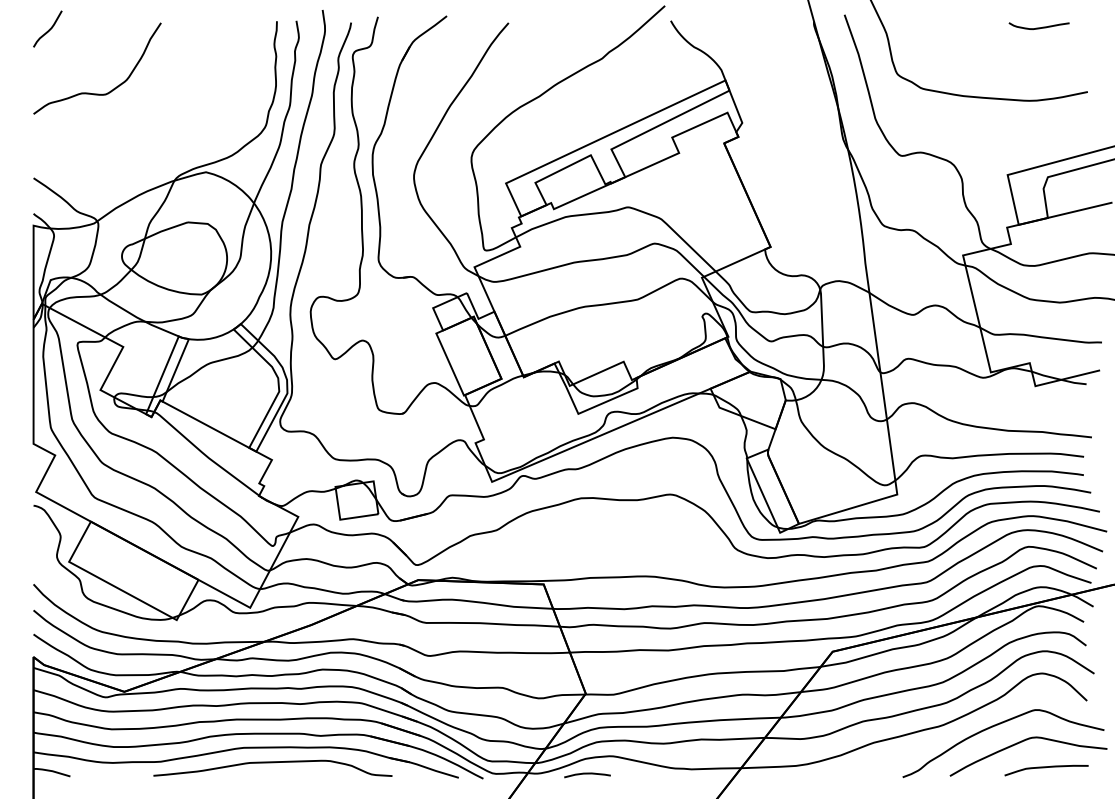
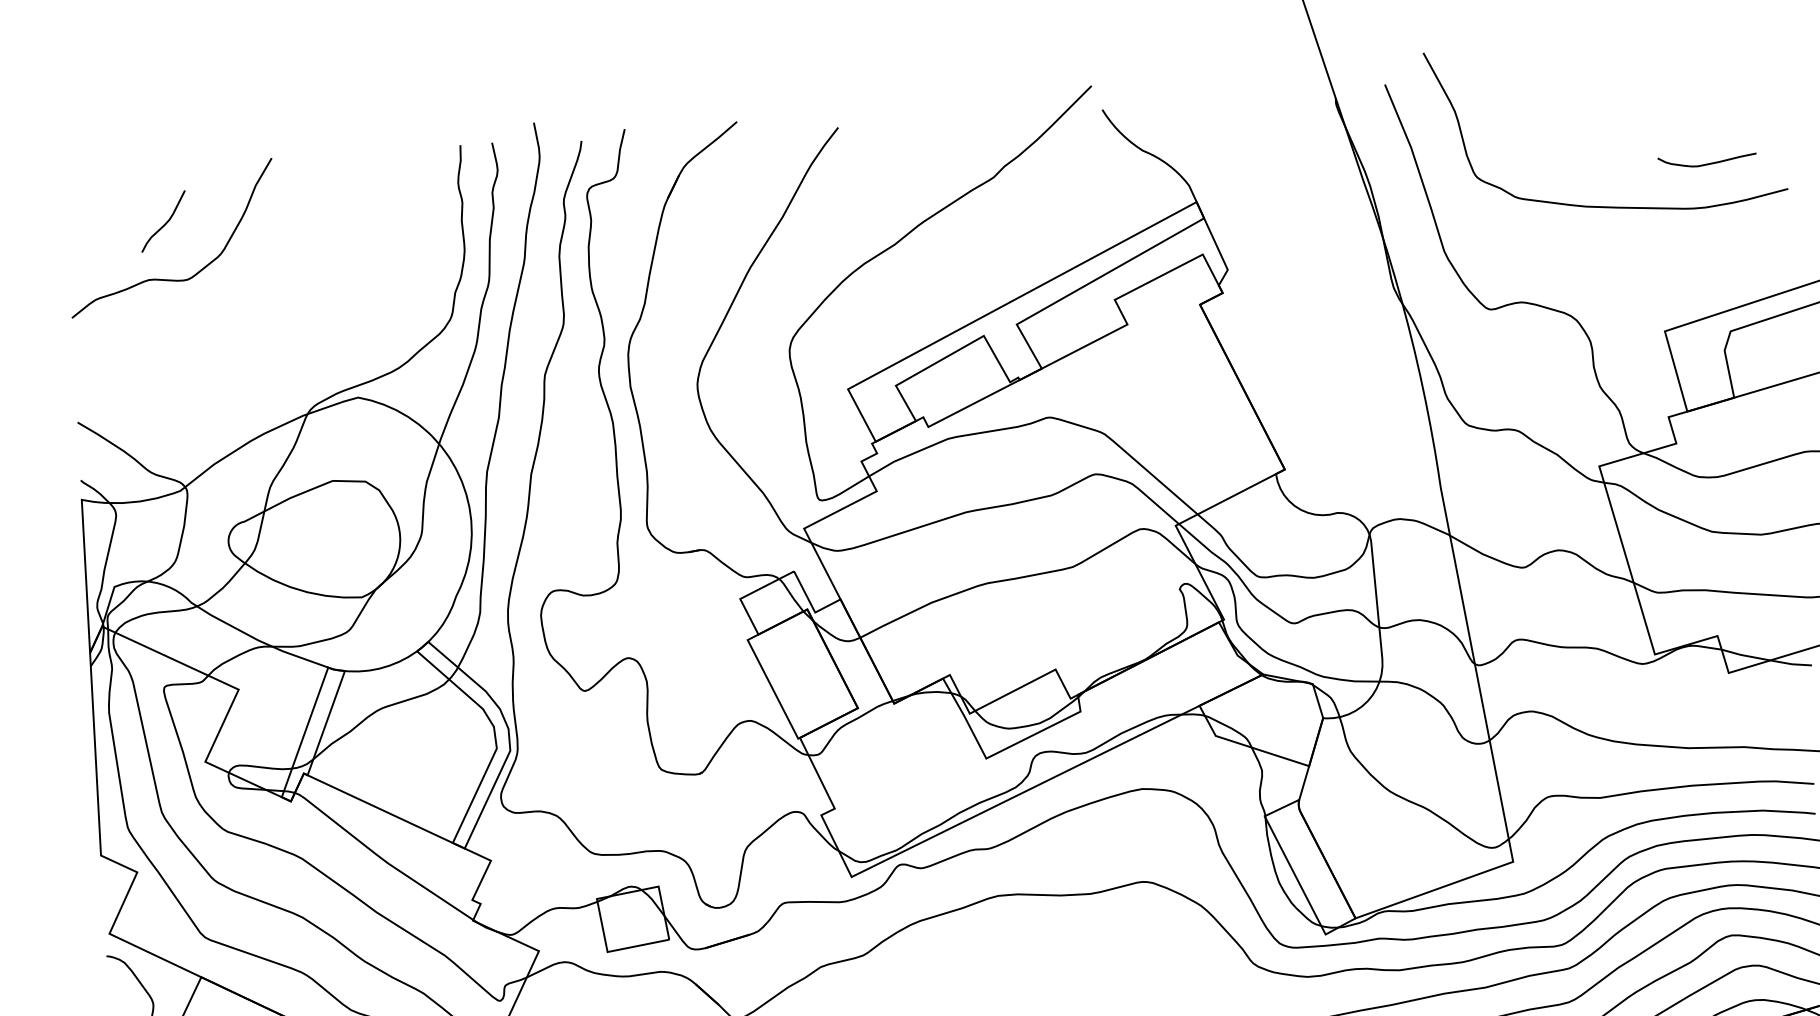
curve: (1038, 27) -> (1706, 163), moved
curve: (48, 29) -> (164, 222), moved

